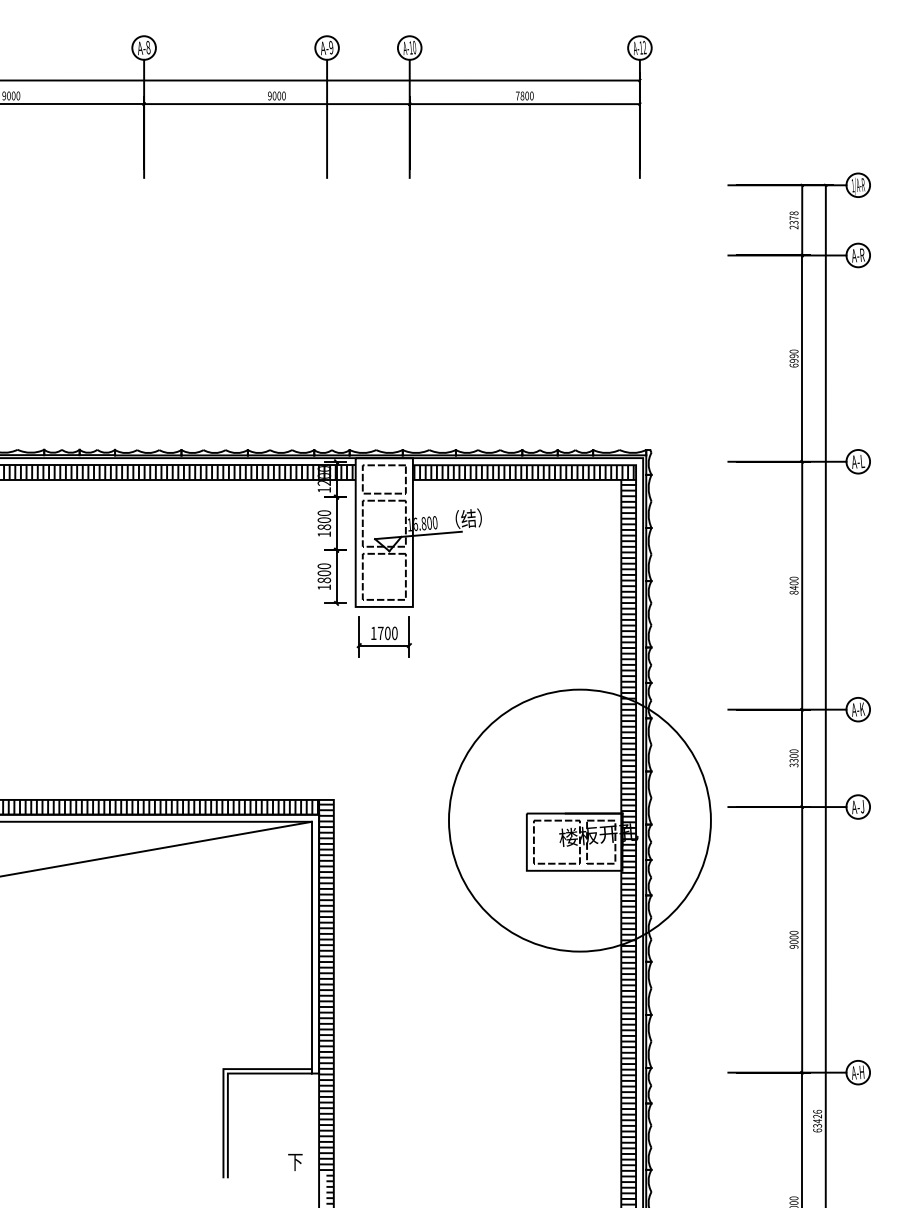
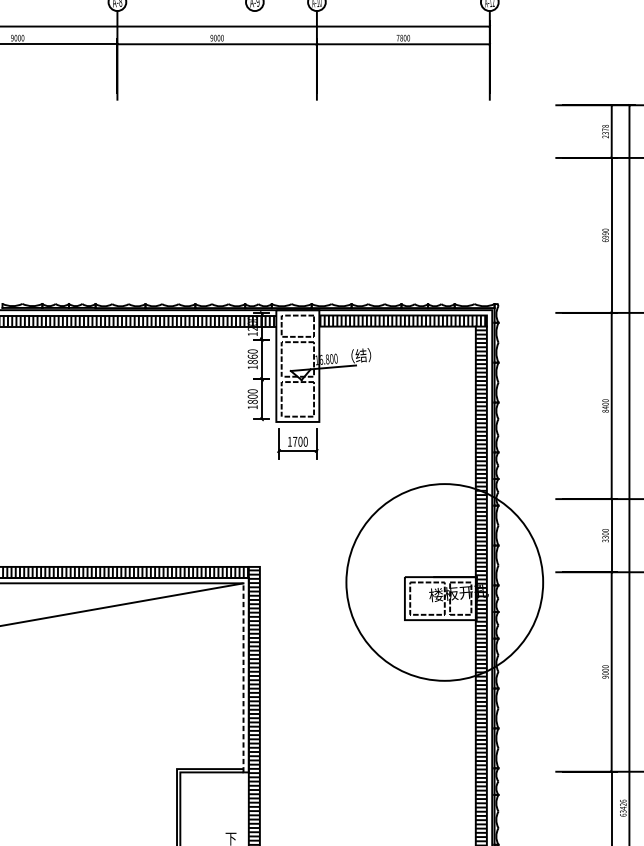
line: (327, 118) -> (255, 55), removed
text: (323, 519) -> (252, 356), 1800 -> 1860
line: (312, 947) -> (243, 677), solid -> dashed

